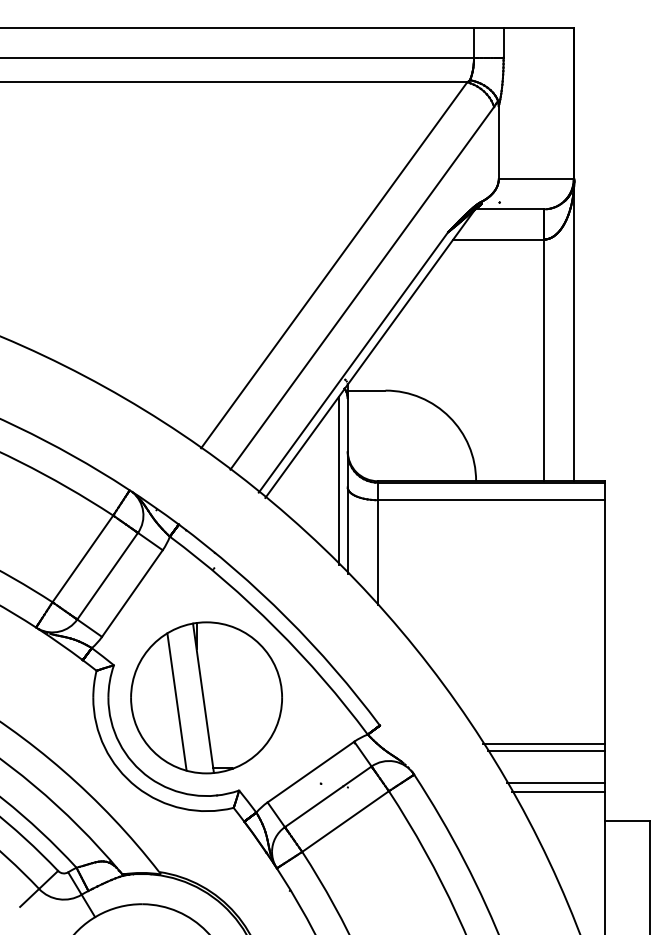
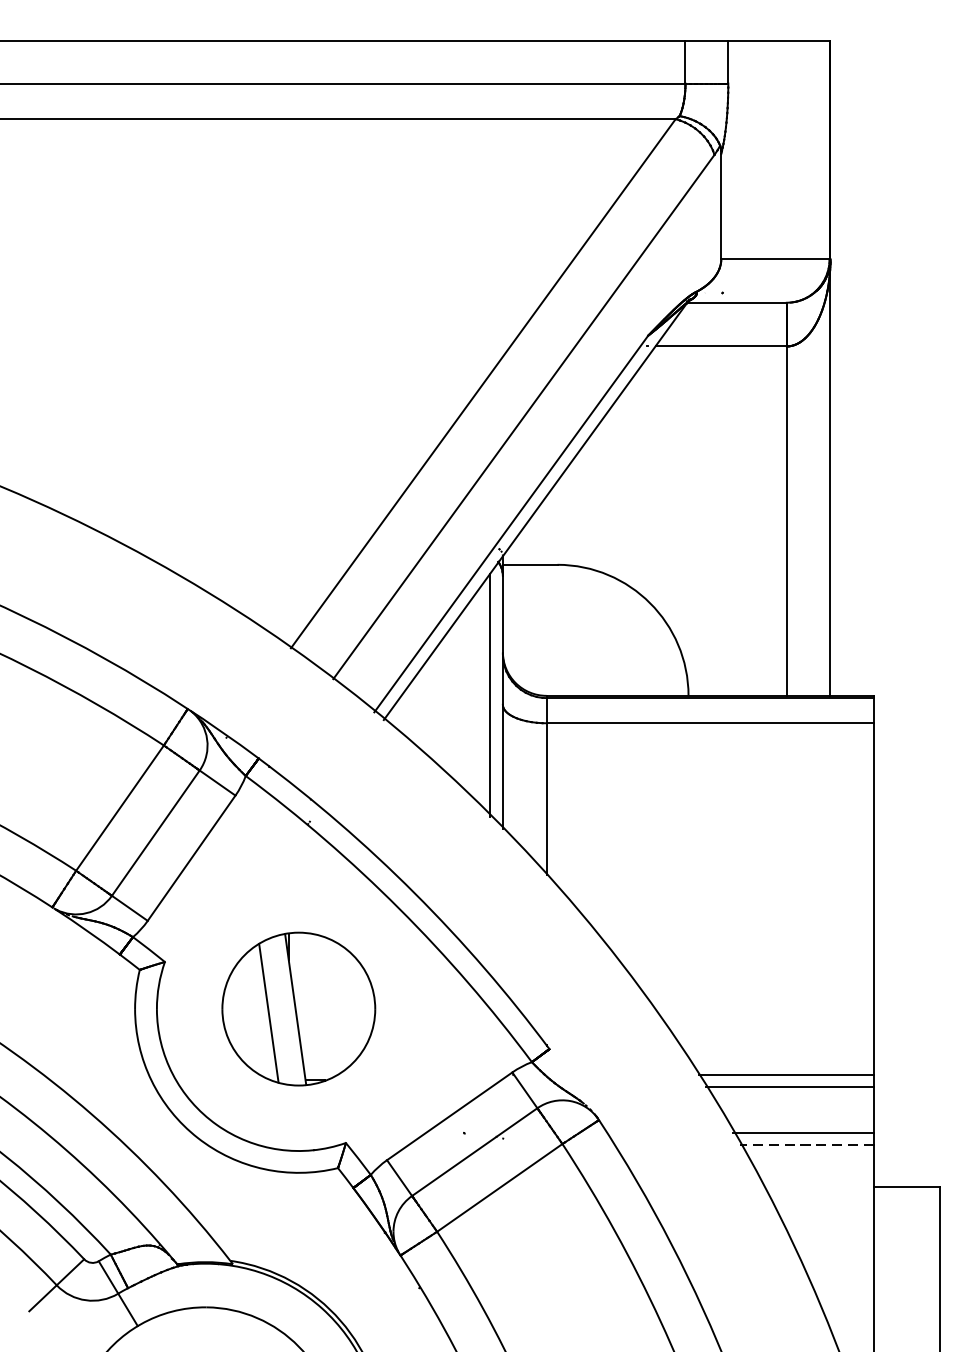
part: (206, 697) -> (298, 1008), size x0.7
line: (557, 792) -> (806, 1145), solid -> dashed

